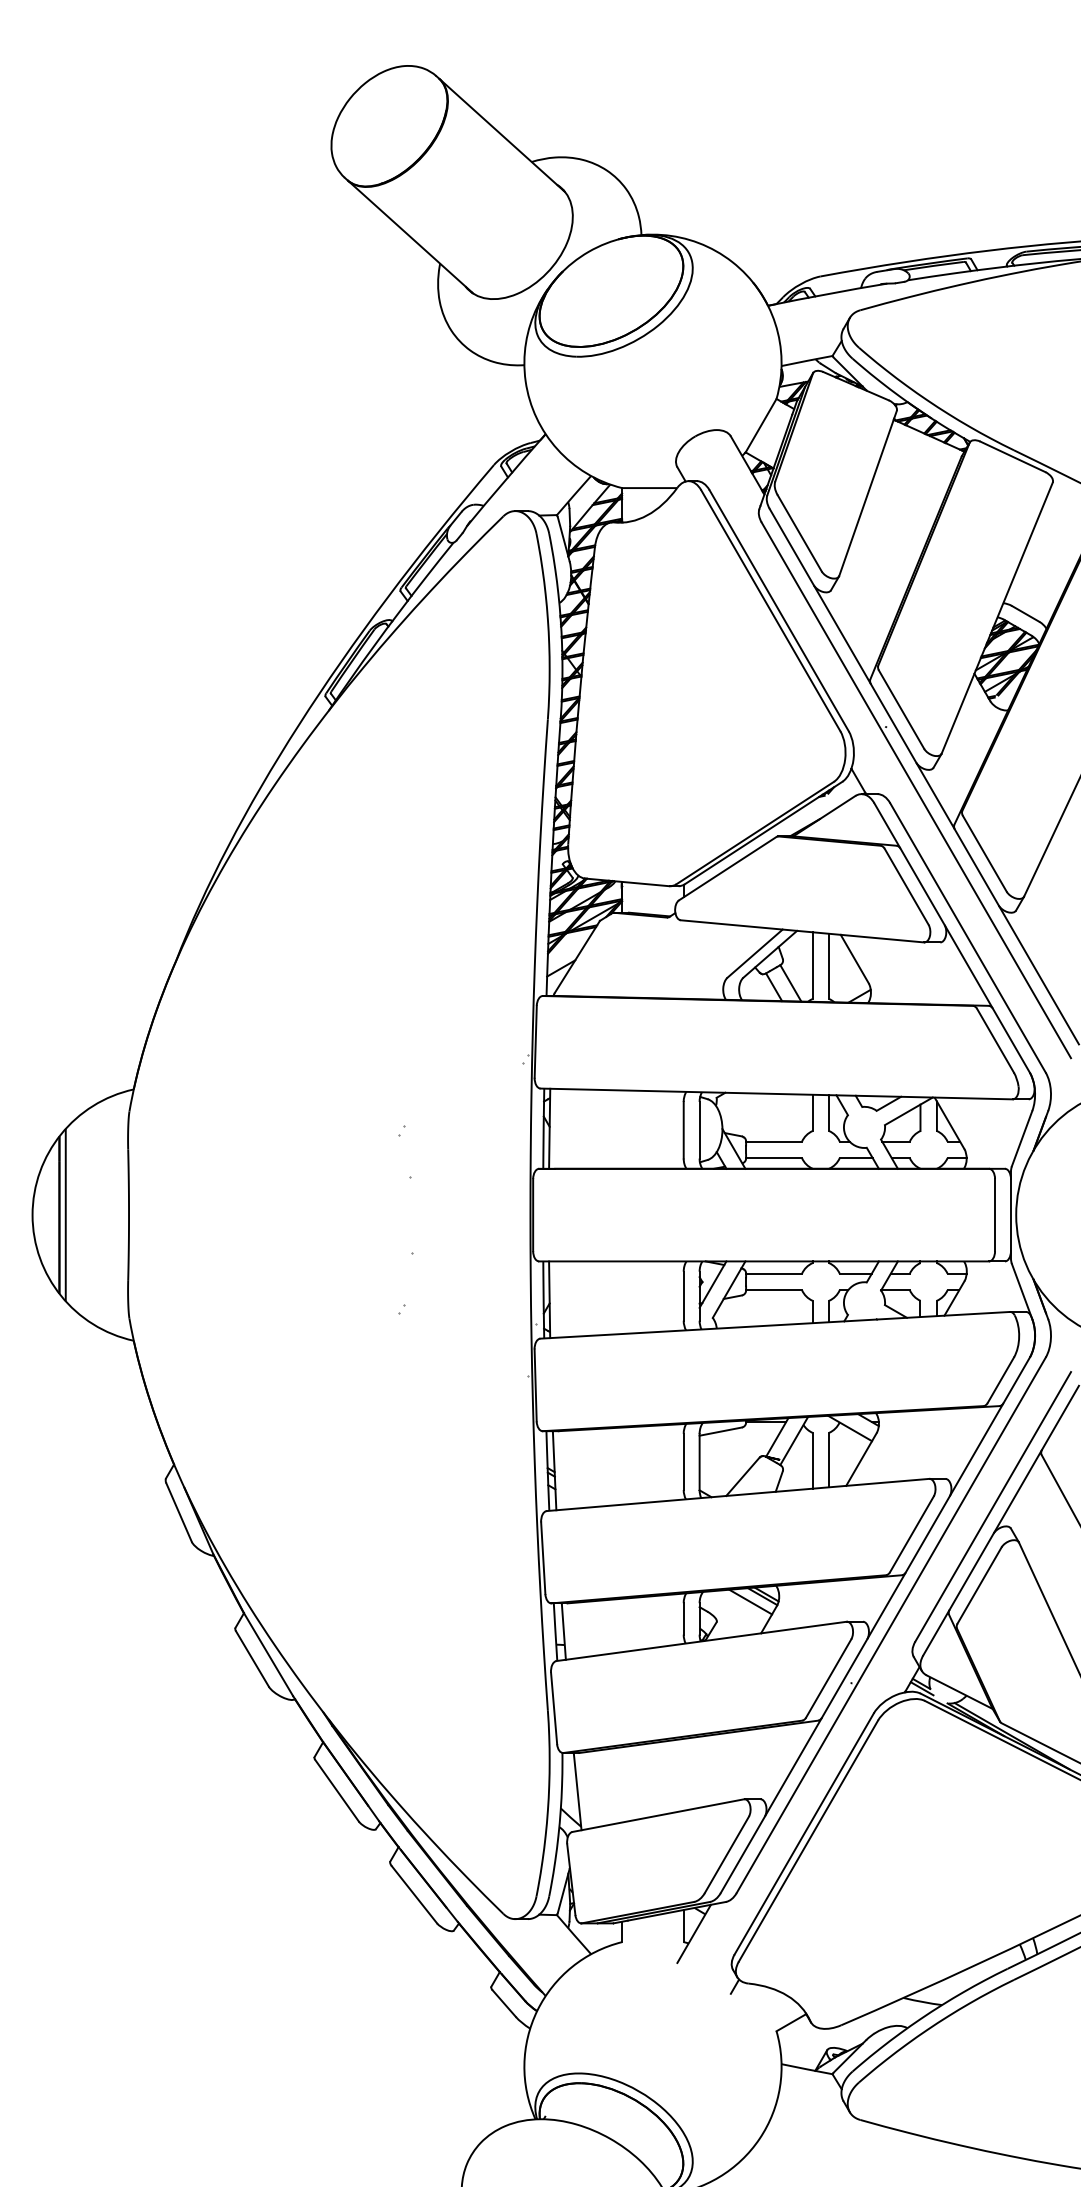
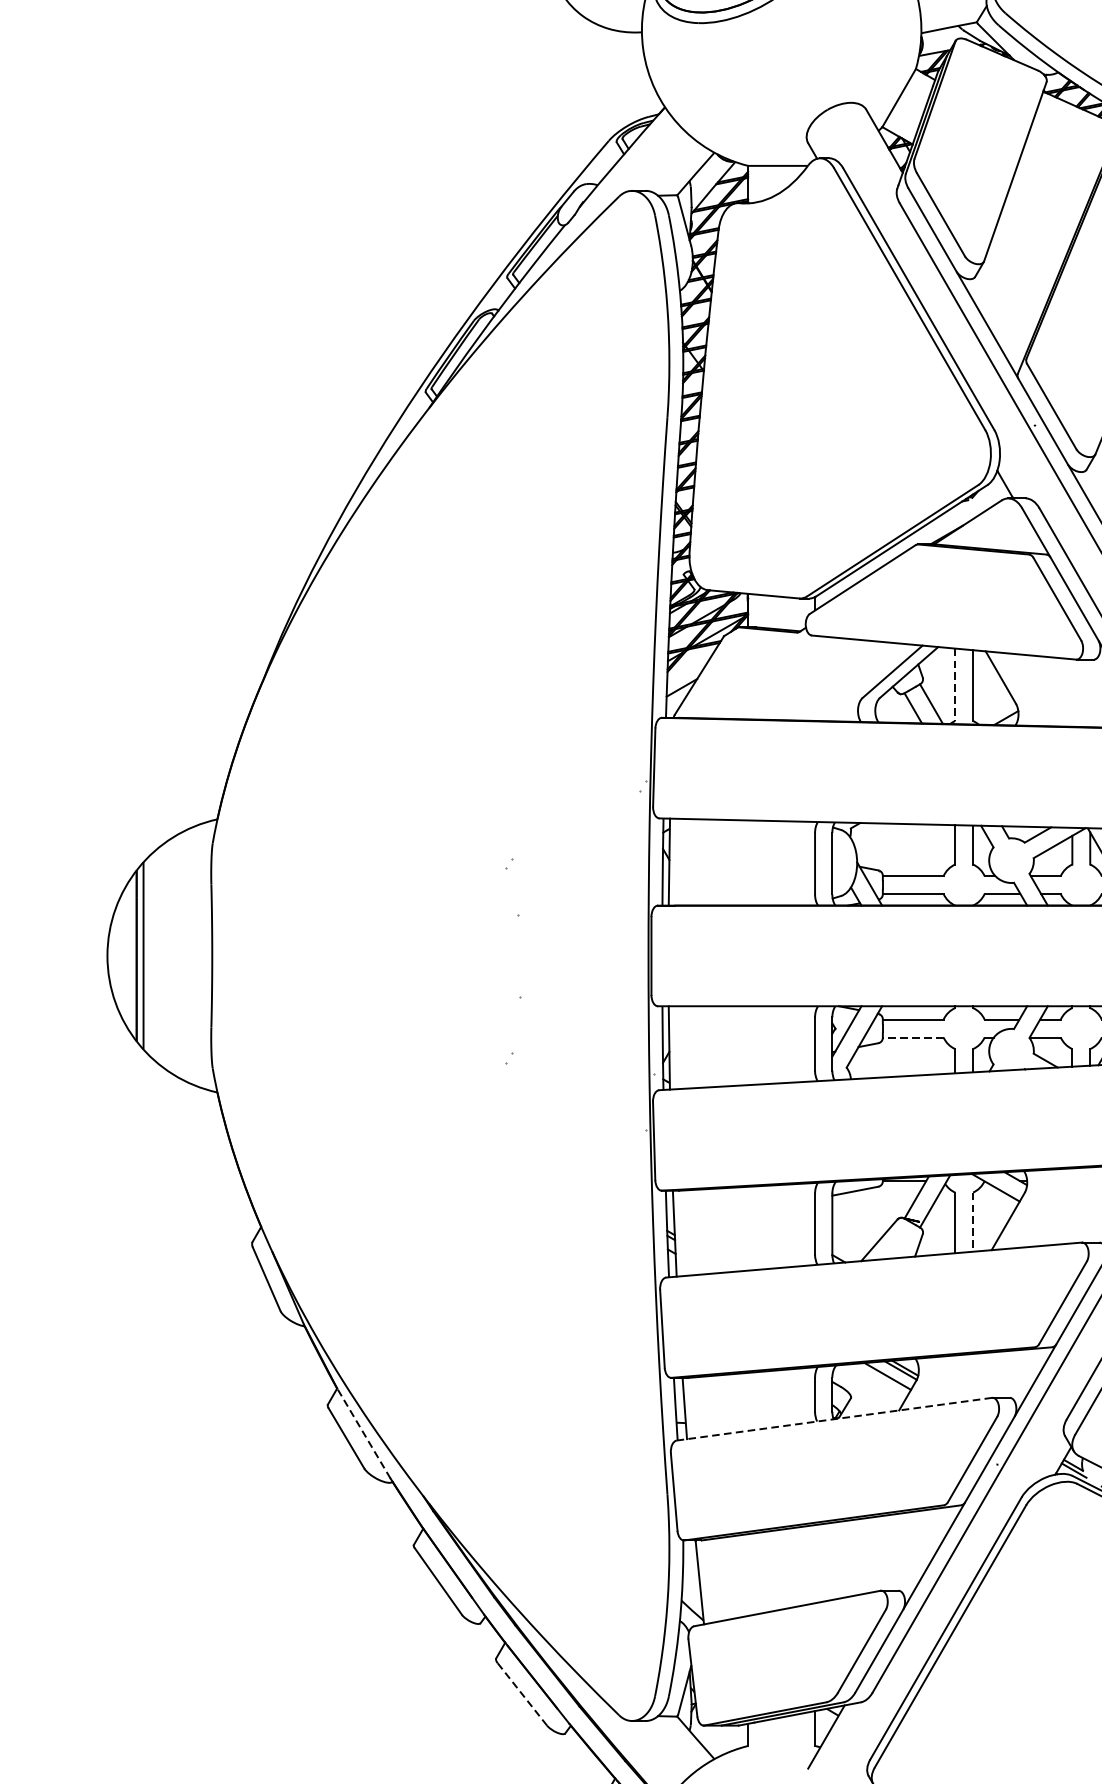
line: (812, 966) -> (955, 685), solid -> dashed
line: (774, 1290) -> (913, 1037), solid -> dashed
line: (829, 1460) -> (973, 1222), solid -> dashed
line: (701, 1641) -> (834, 1419), solid -> dashed
line: (268, 1654) -> (363, 1433), solid -> dashed
line: (414, 1894) -> (522, 1694), solid -> dashed

